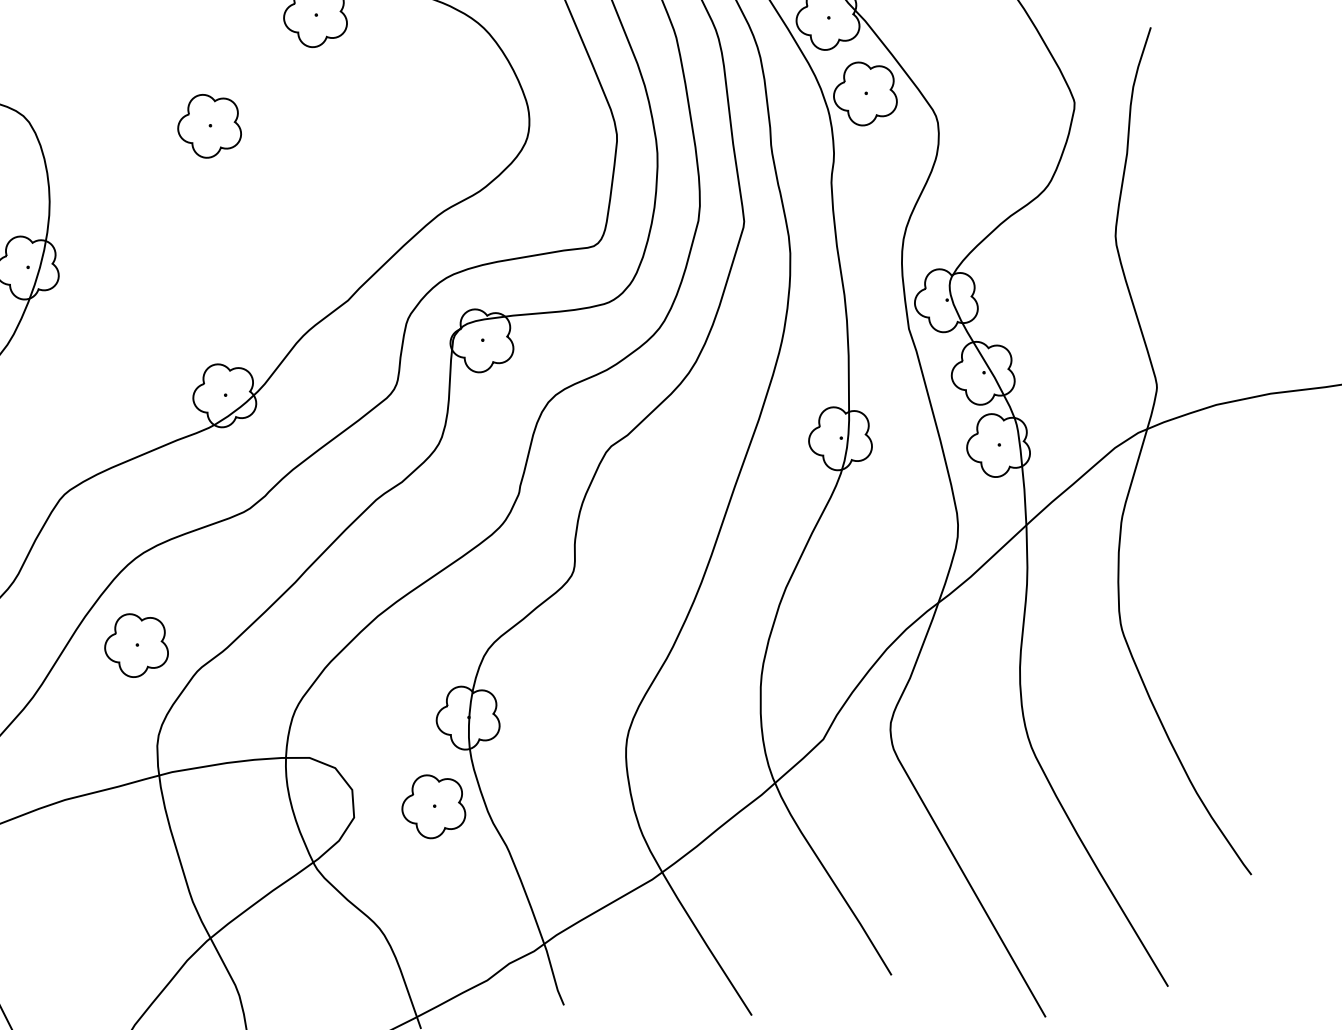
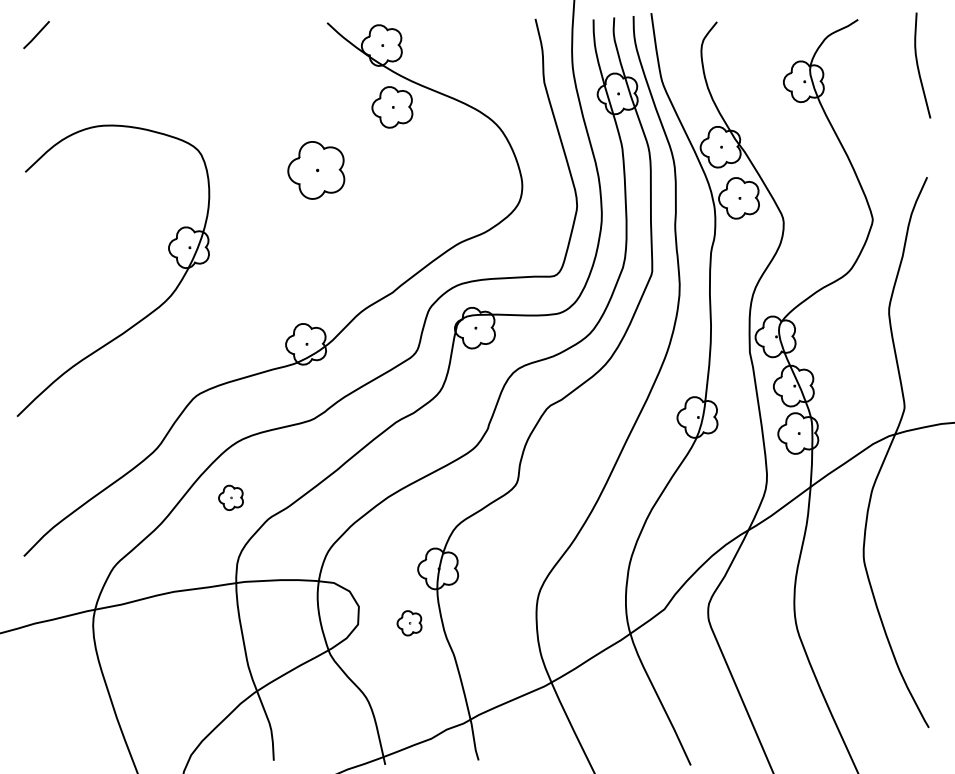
part: (209, 125) -> (316, 170), size x1.4
part: (135, 644) -> (230, 497), size x0.6
part: (433, 806) -> (409, 623), size x0.6

